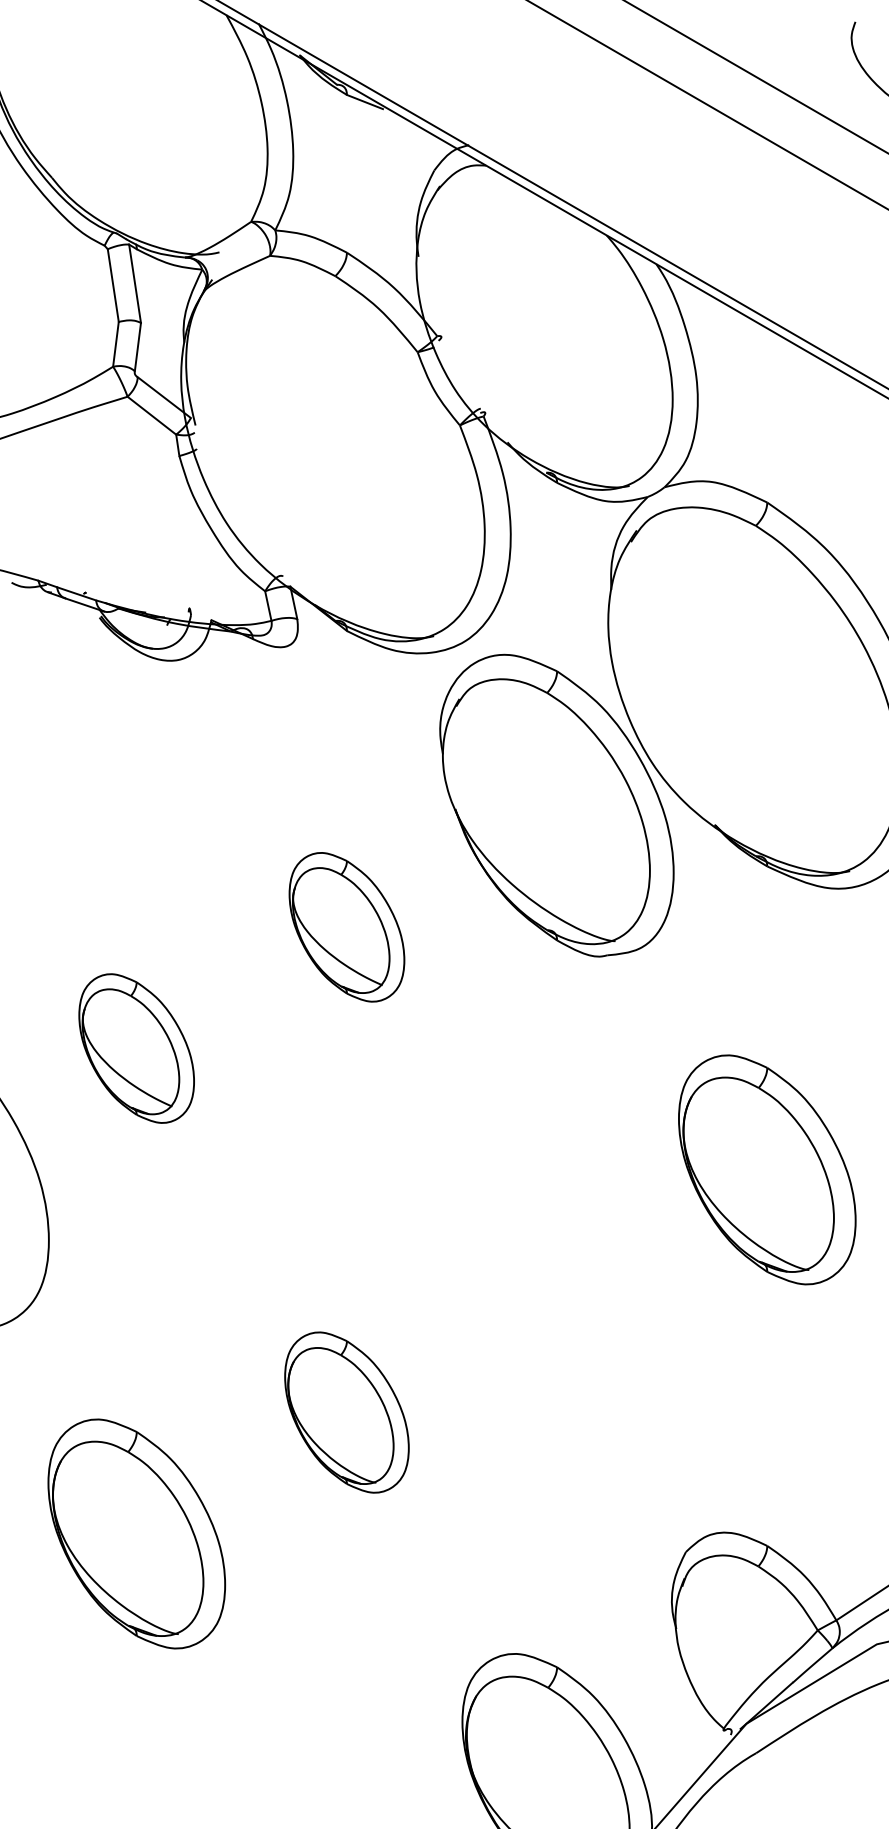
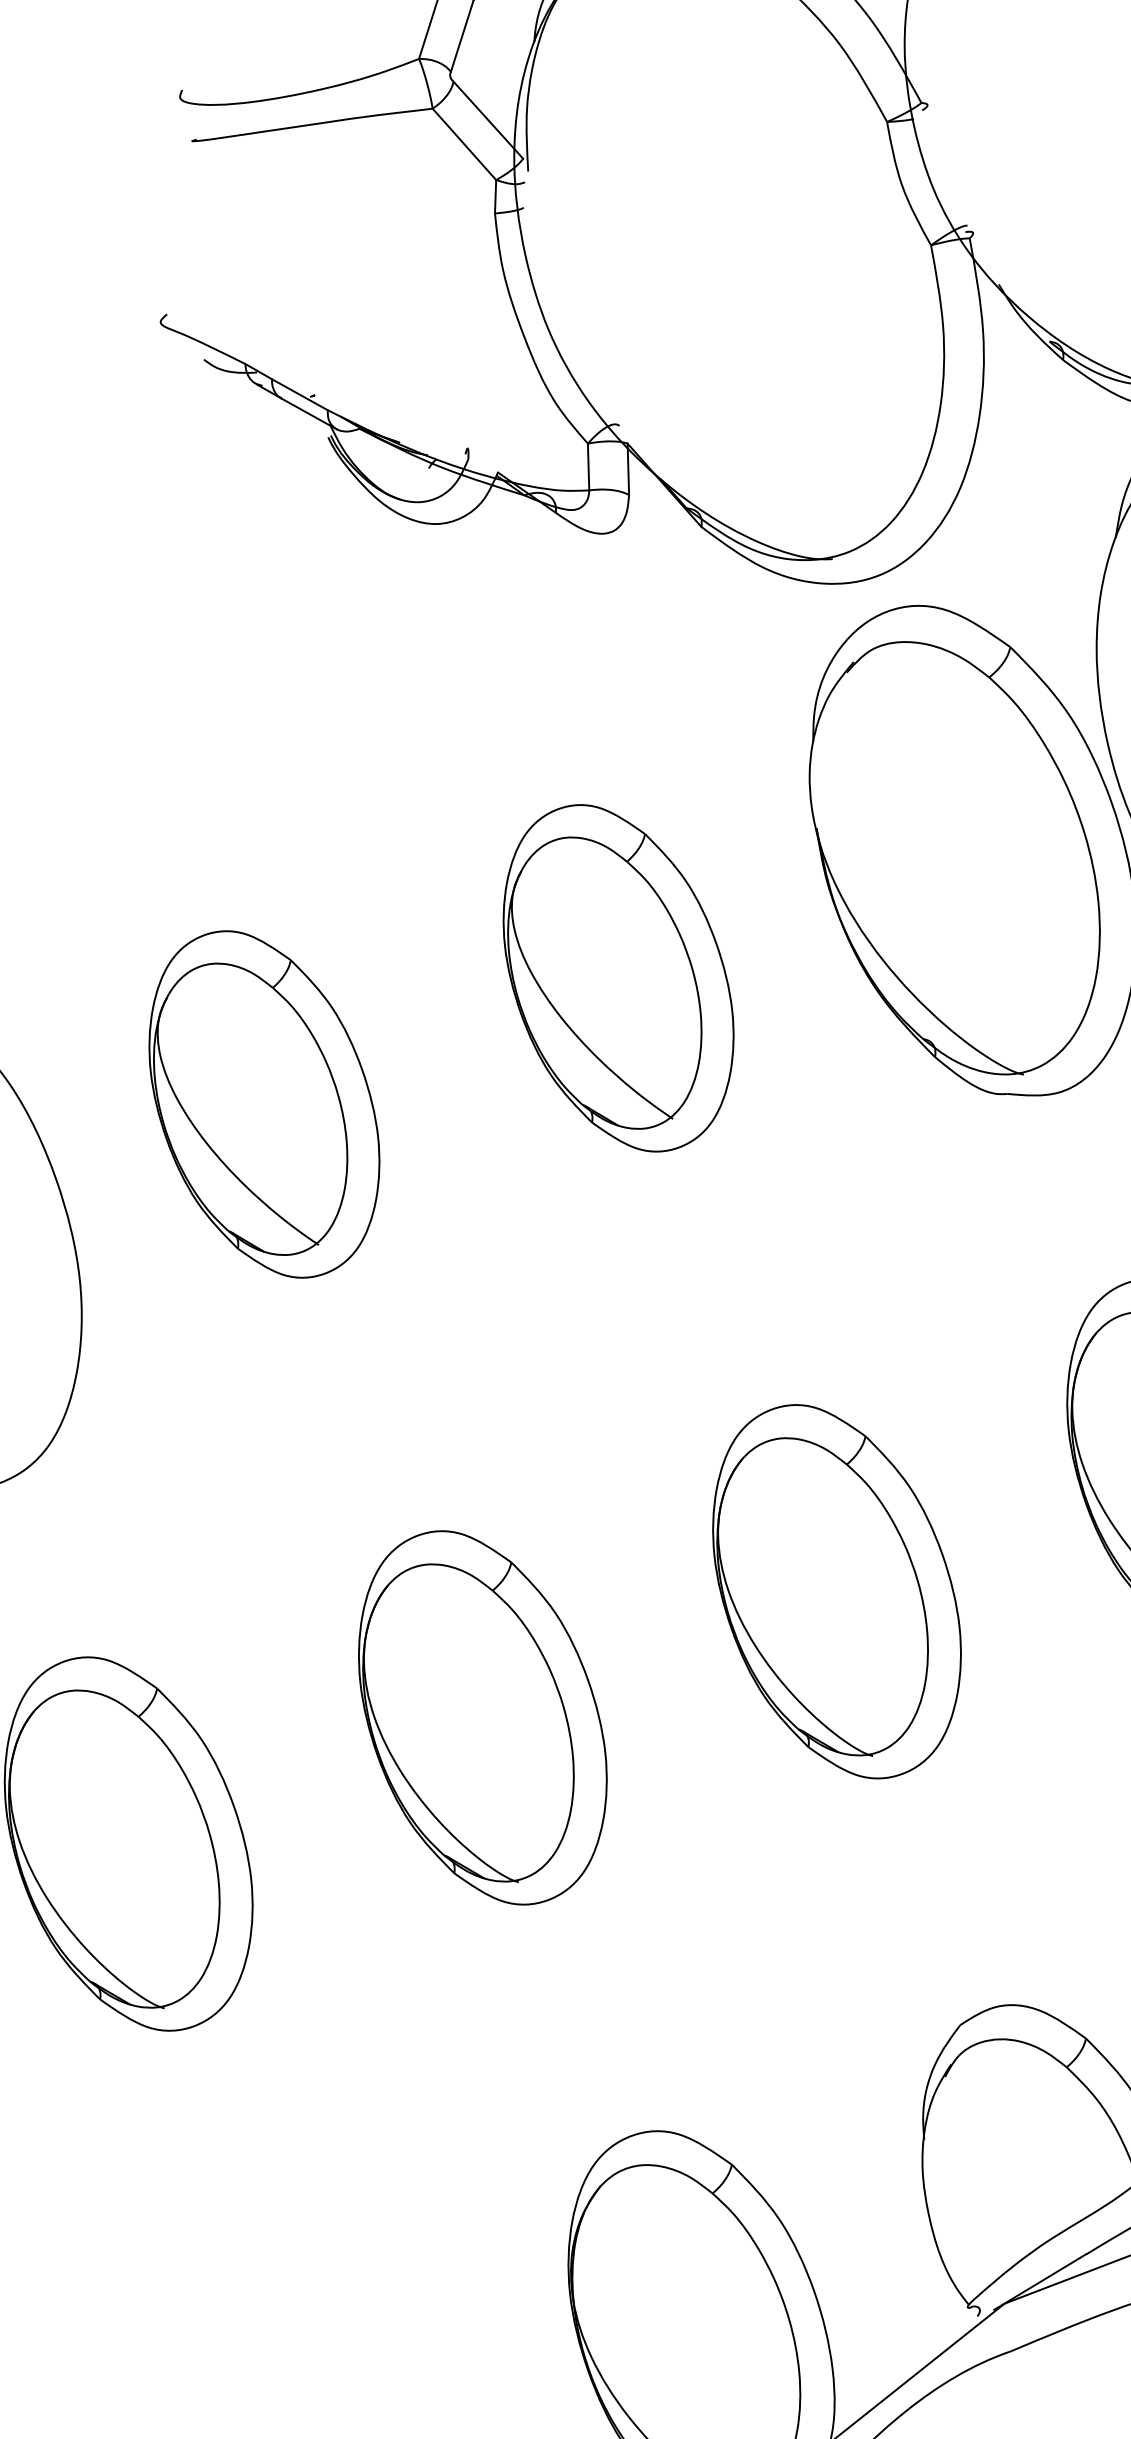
part: (346, 927) -> (617, 978), size x1.43
part: (136, 1048) -> (264, 1104), size x1.43
part: (556, 1290) -> (836, 1590), added
part: (346, 1412) -> (482, 1717), size x1.43

